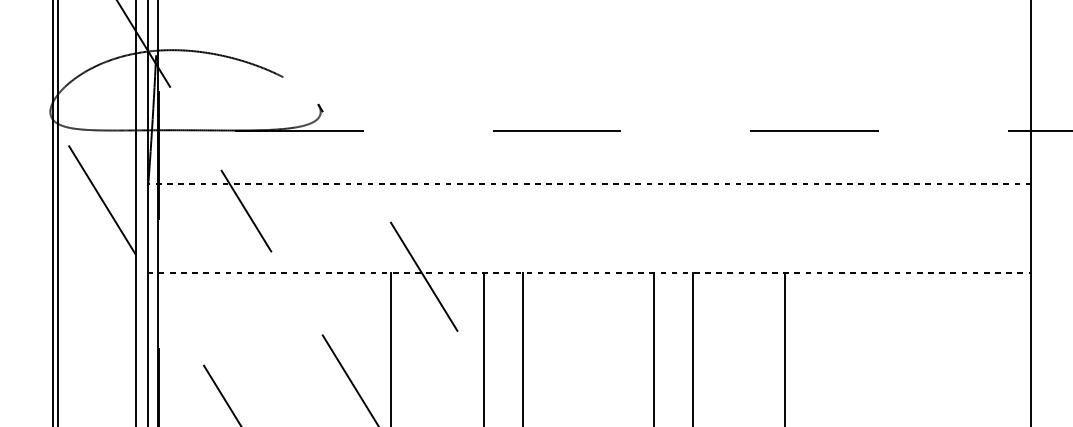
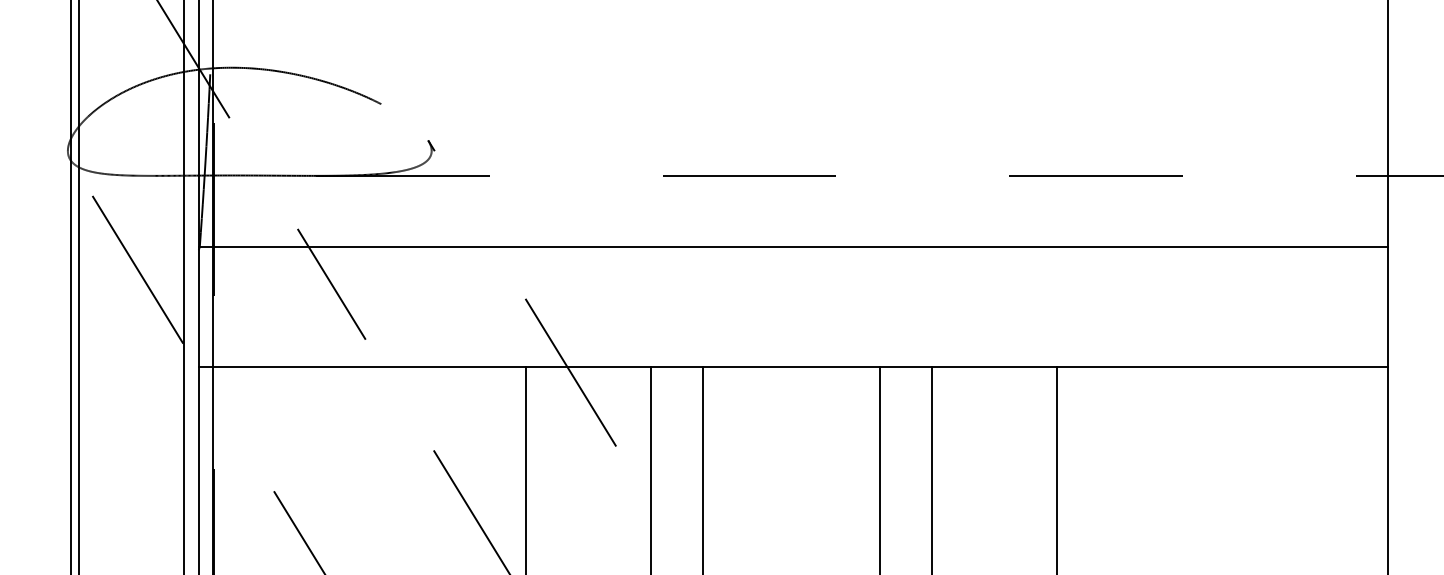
line: (589, 183) -> (793, 247), dashed -> solid
line: (589, 272) -> (793, 367), dashed -> solid

